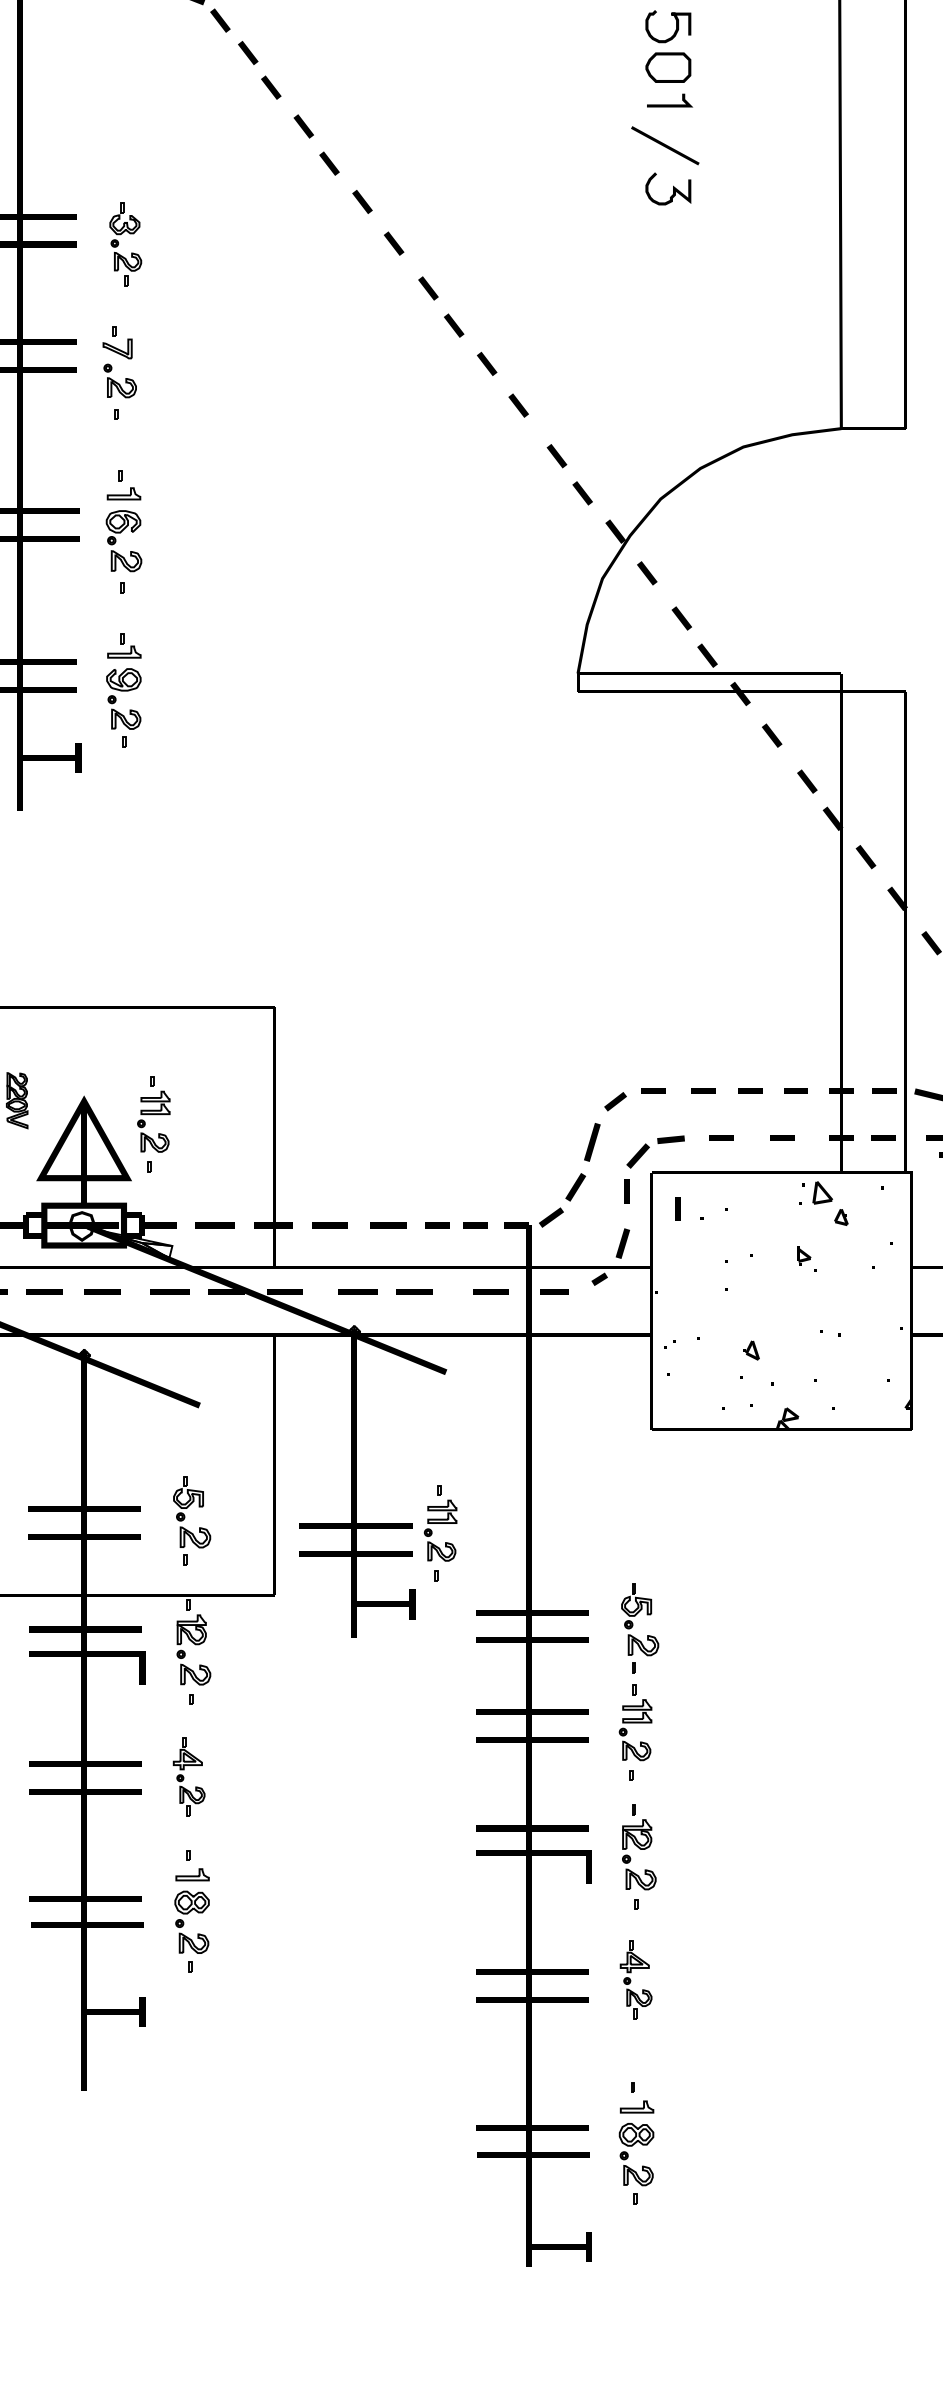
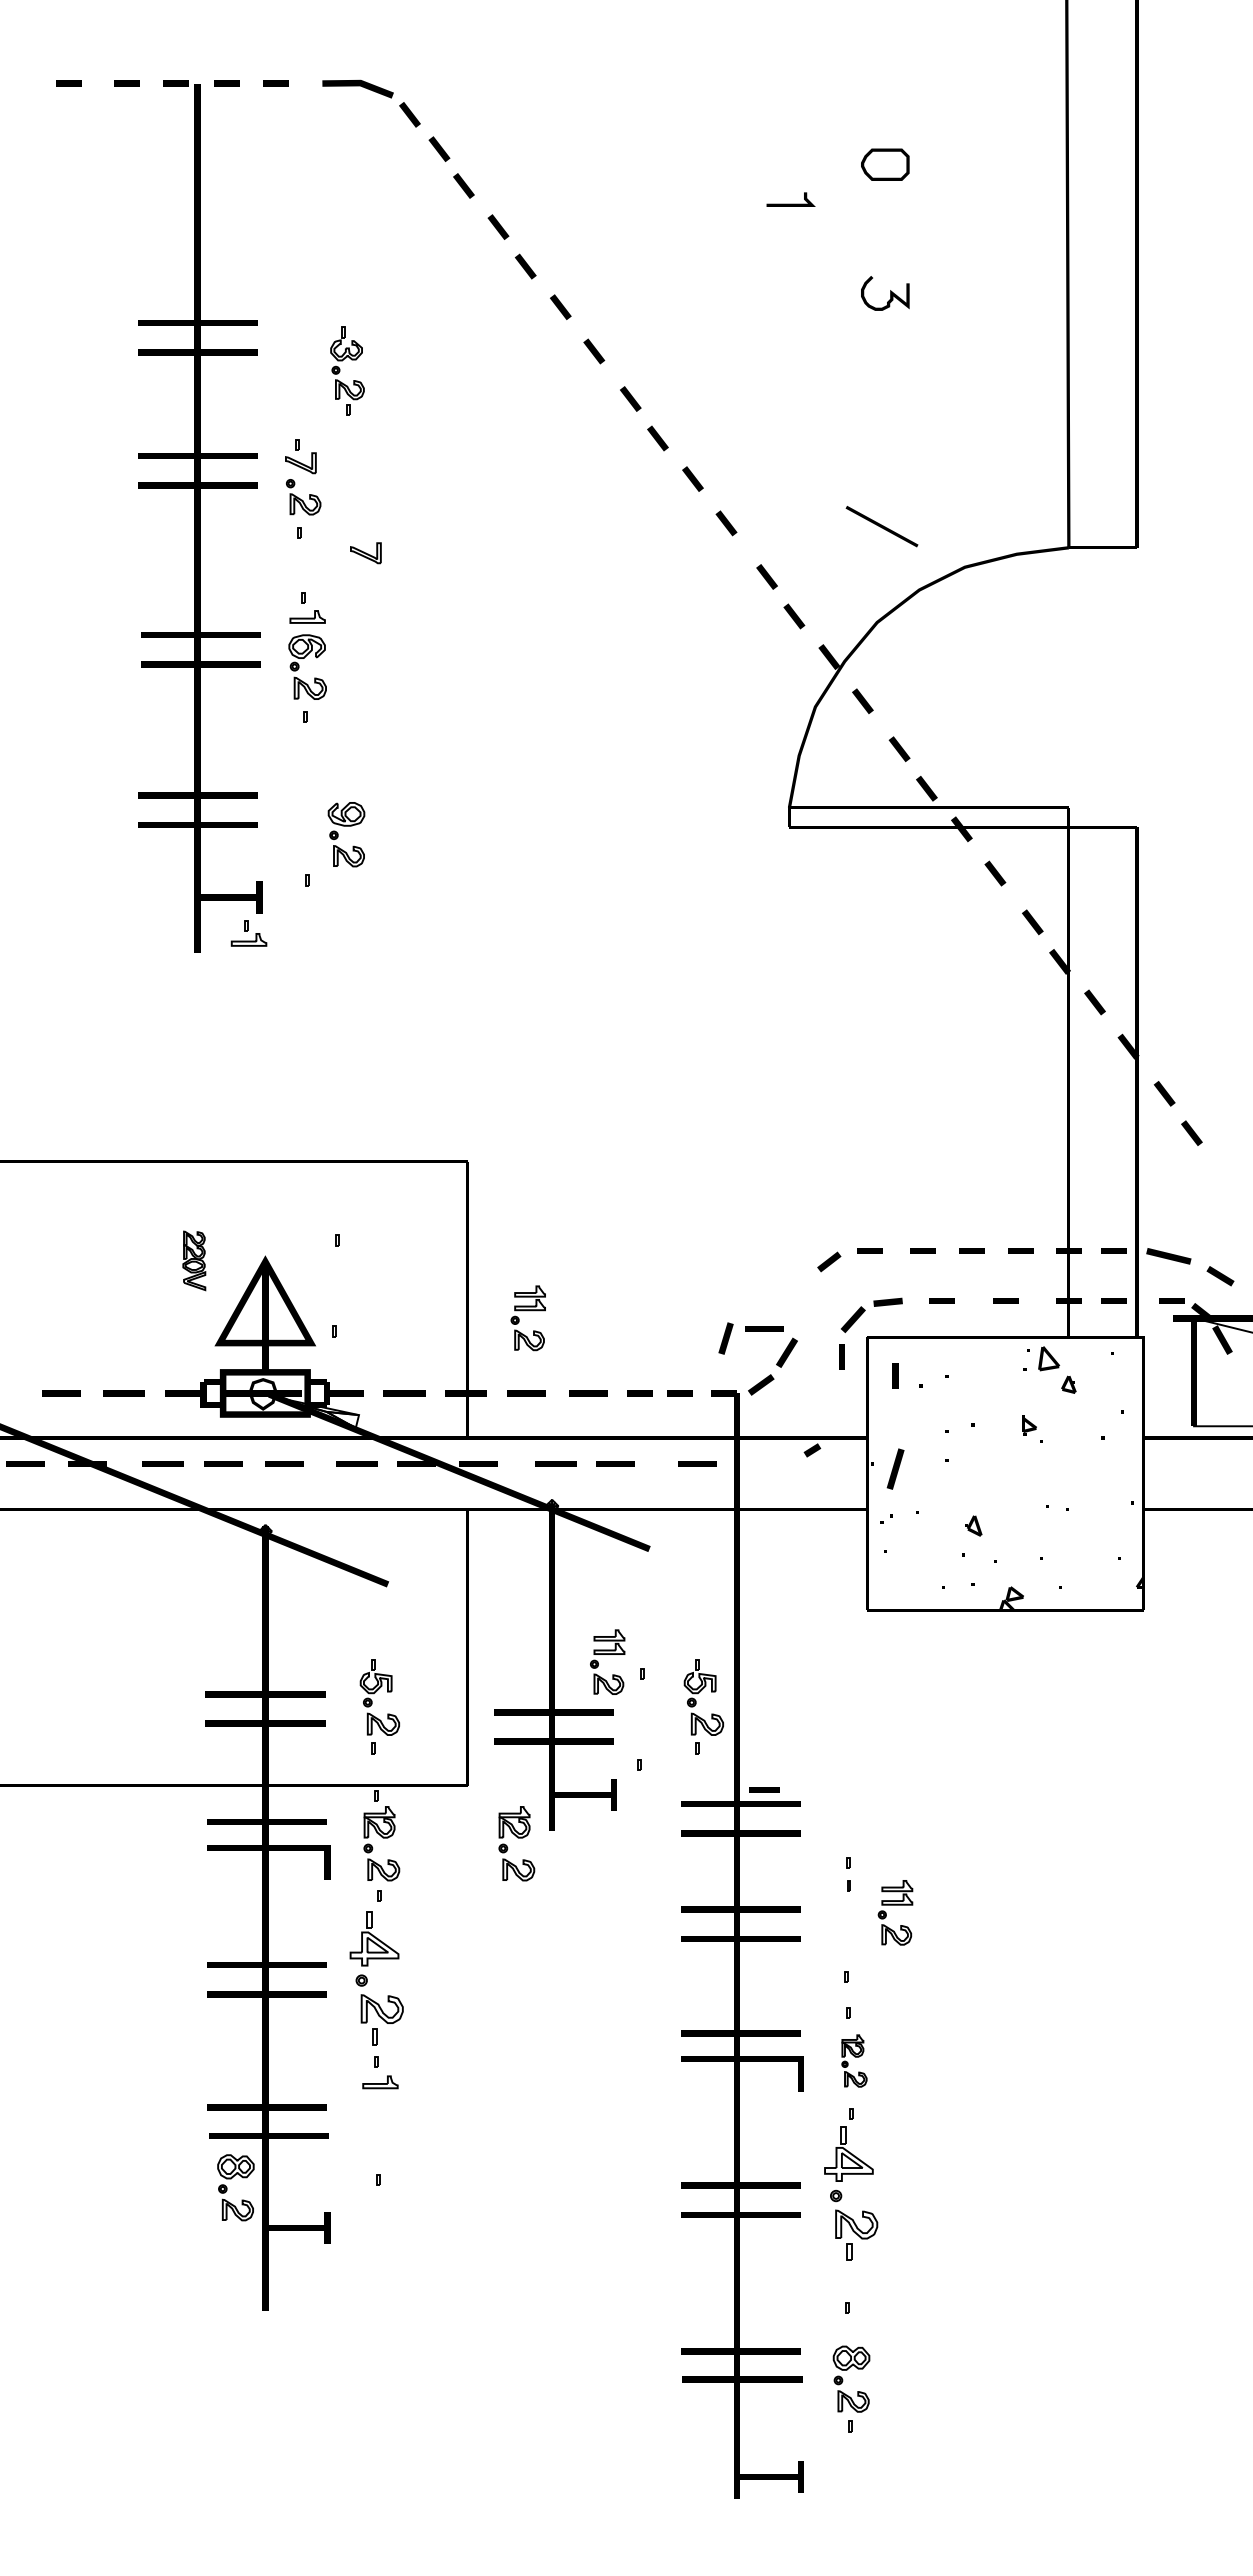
curve: (676, 25) -> (893, 120), removed
line: (669, 104) -> (790, 203), moved
line: (664, 145) -> (881, 526), moved
part: (119, 243) -> (340, 370), moved
part: (178, 434) -> (365, 553), added
part: (123, 646) -> (248, 933), moved
part: (123, 691) -> (346, 826), moved
part: (153, 1115) -> (527, 1311), moved
line: (592, 1141) -> (895, 1468), moved
line: (554, 1164) -> (764, 1328), added
line: (622, 1243) -> (725, 1338), moved
line: (554, 1291) -> (764, 1789), moved
part: (490, 1518) -> (696, 1704), added
part: (440, 1523) -> (607, 1654), moved
part: (636, 1614) -> (851, 1806), removed
part: (320, 1649) -> (516, 1843), added
part: (635, 1723) -> (895, 1905), moved
part: (188, 1776) -> (376, 1978), size x1.6
part: (639, 1854) -> (854, 2060), size x0.7
part: (184, 1922) -> (227, 2187), moved
part: (635, 1979) -> (850, 2193), size x1.6
part: (637, 2106) -> (852, 2328), removed

